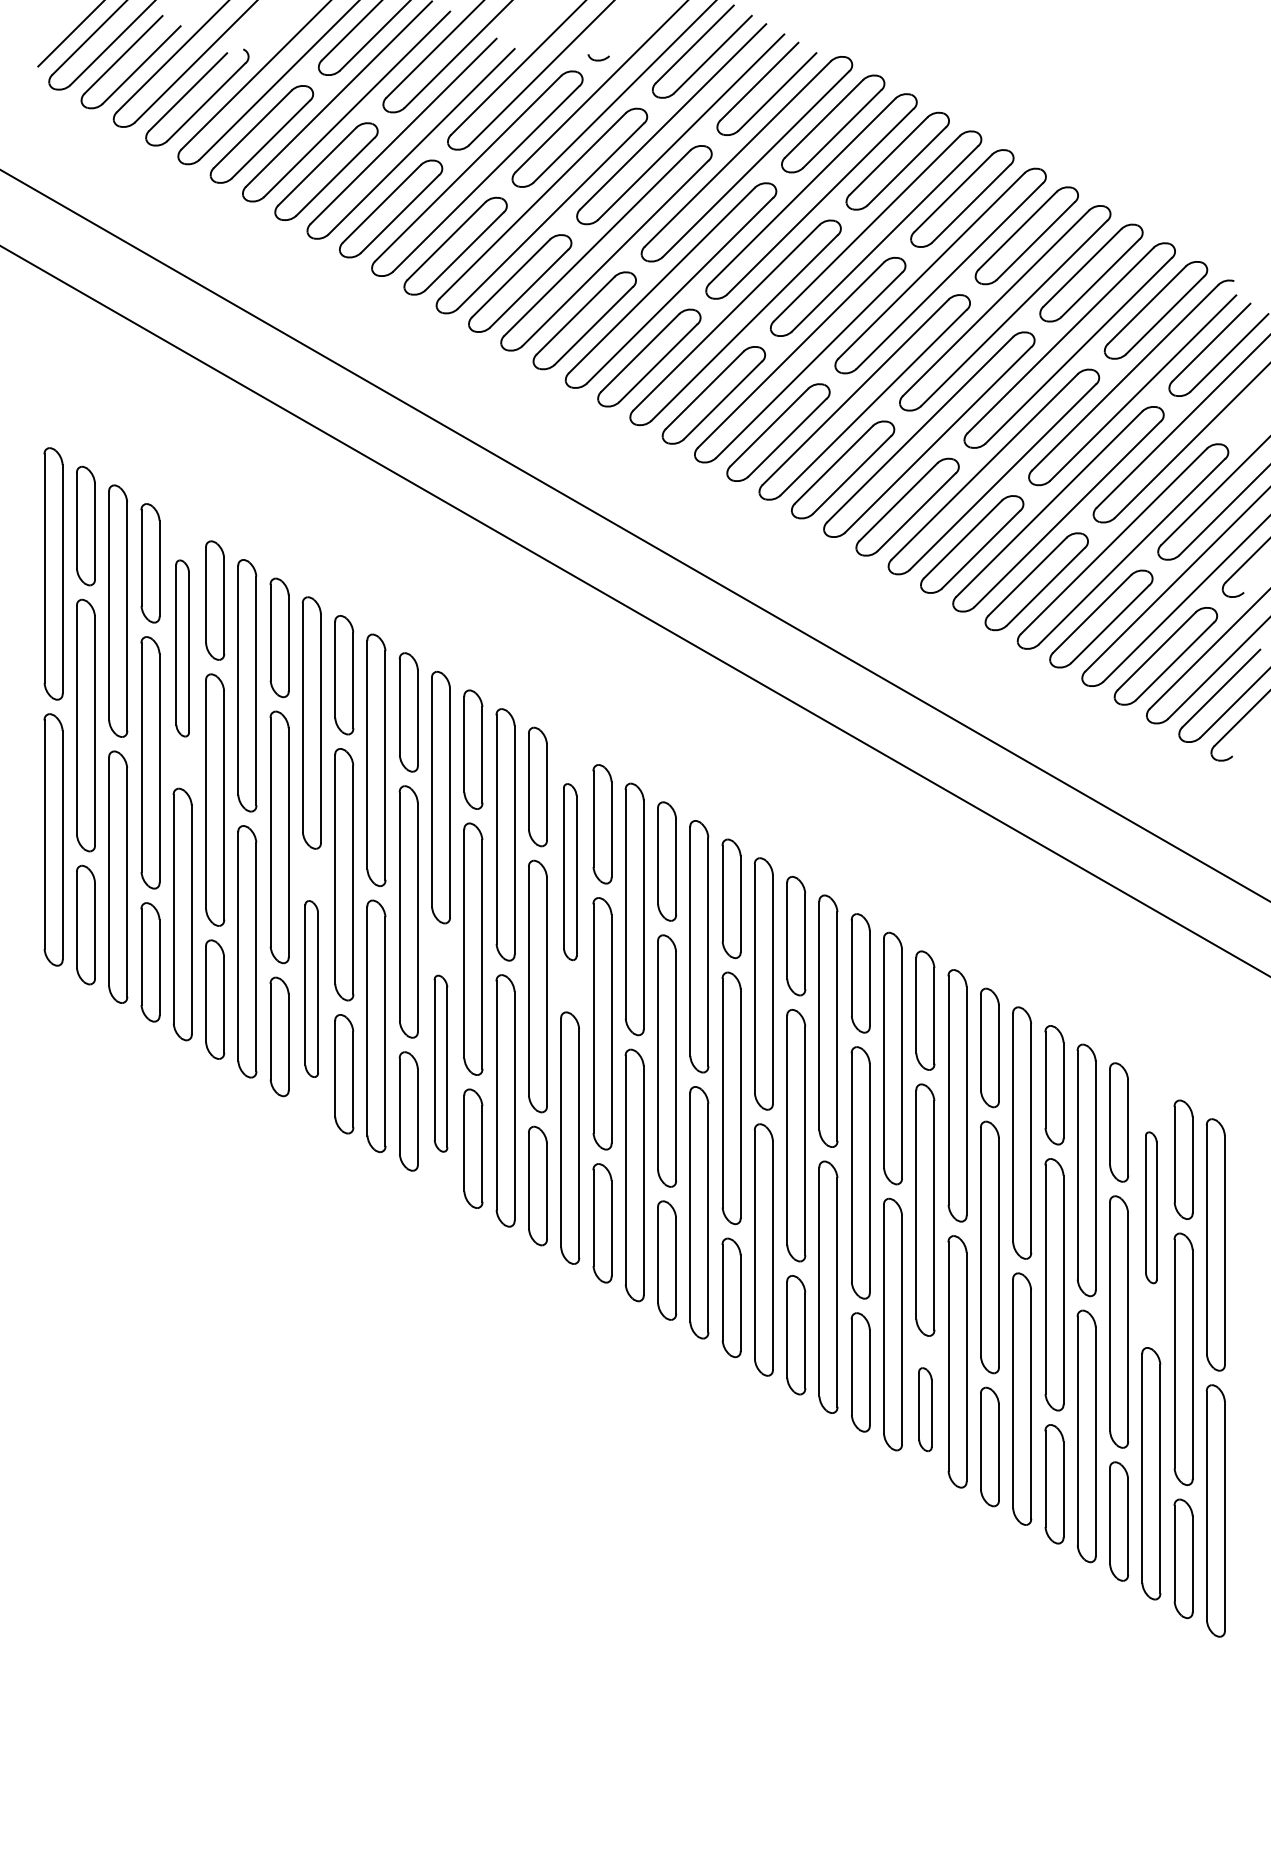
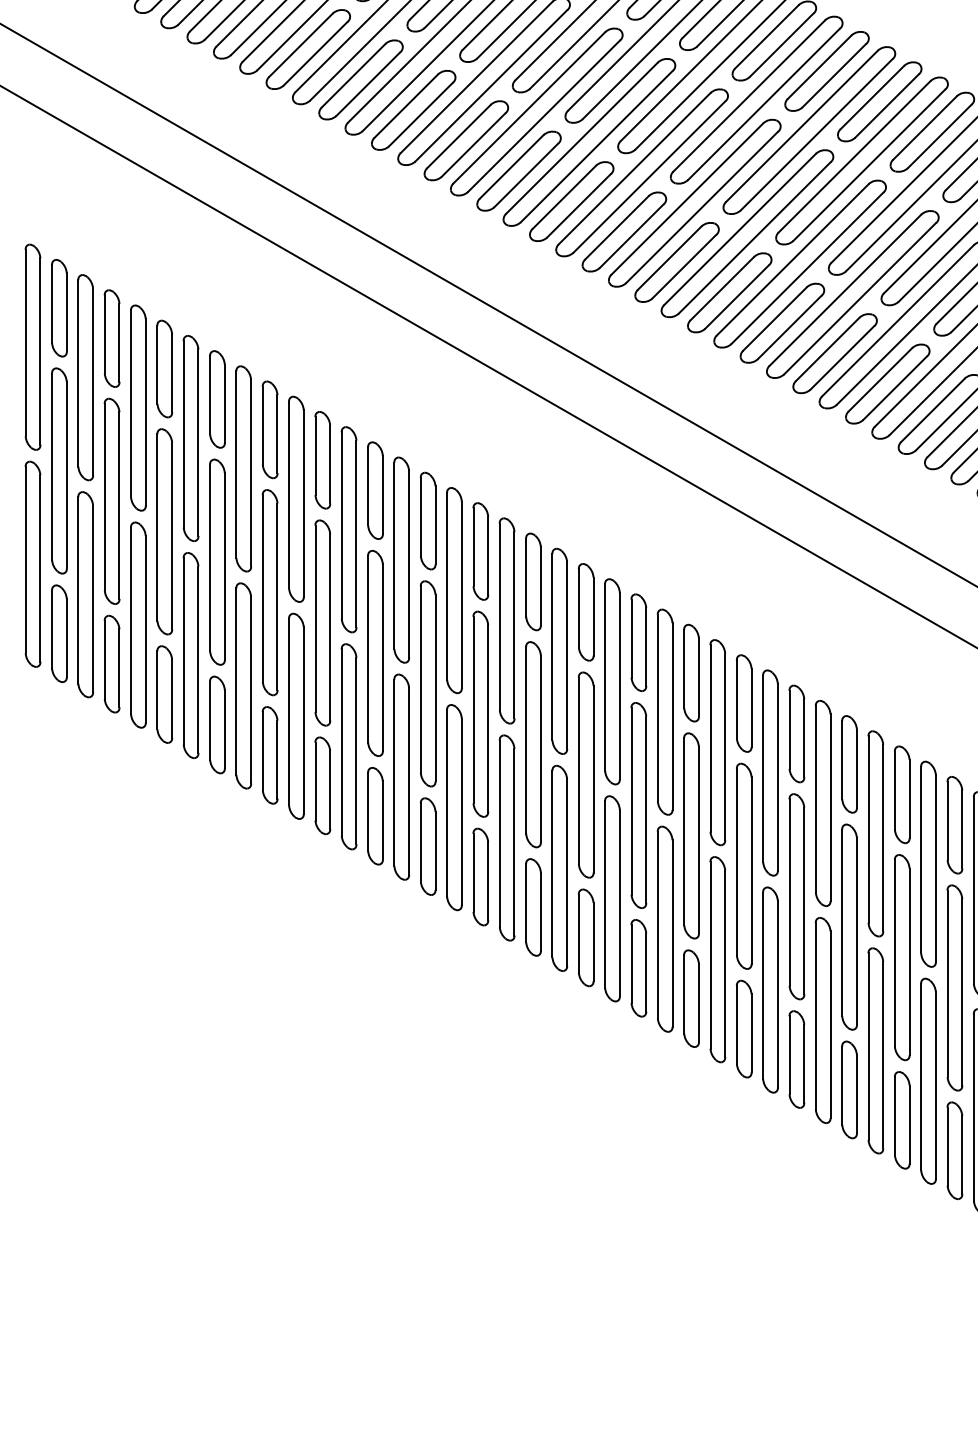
part: (182, 648) -> (138, 408), size x1.43
part: (570, 871) -> (454, 590), size x1.43
part: (311, 988) -> (243, 685), size x1.43
part: (440, 1063) -> (348, 746), size x1.43
part: (1151, 1207) -> (928, 864), size x1.67
part: (925, 1409) -> (744, 1028), size x1.43

